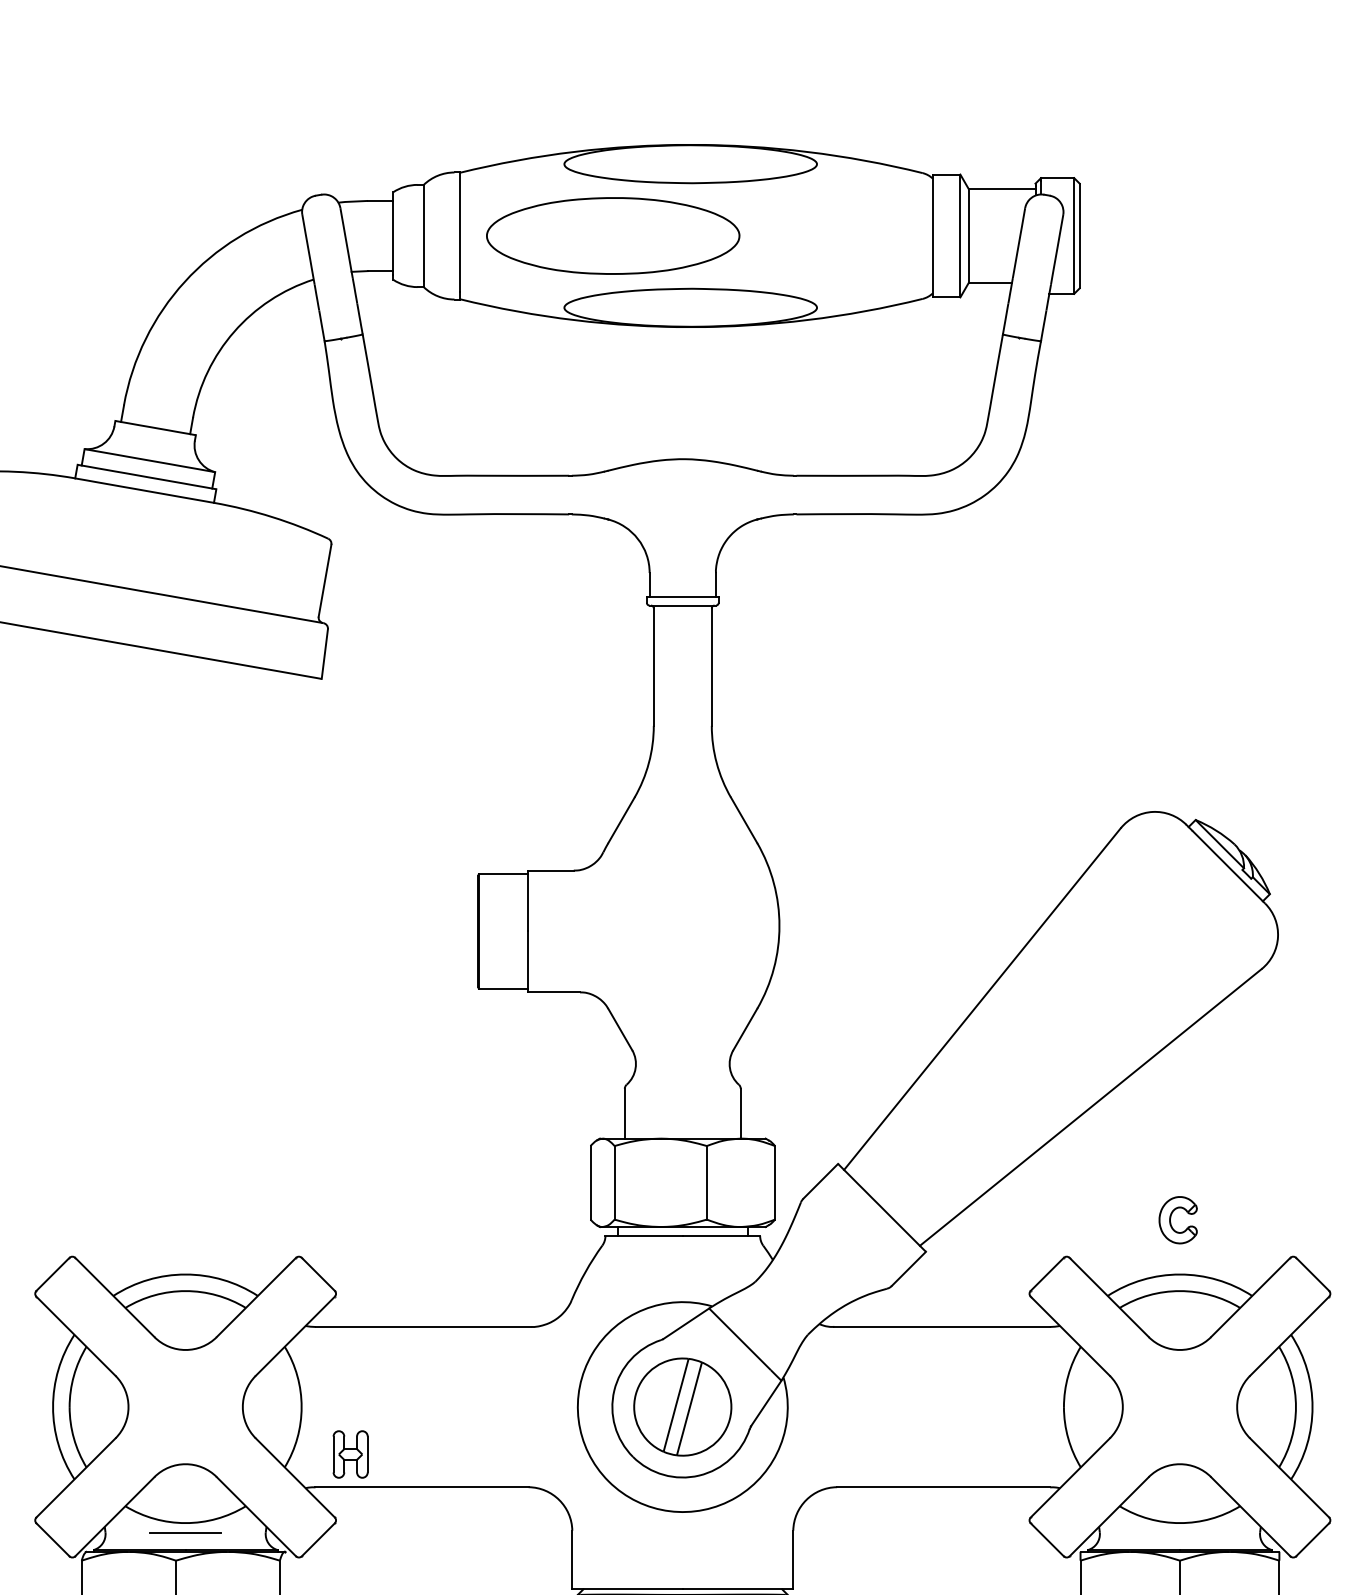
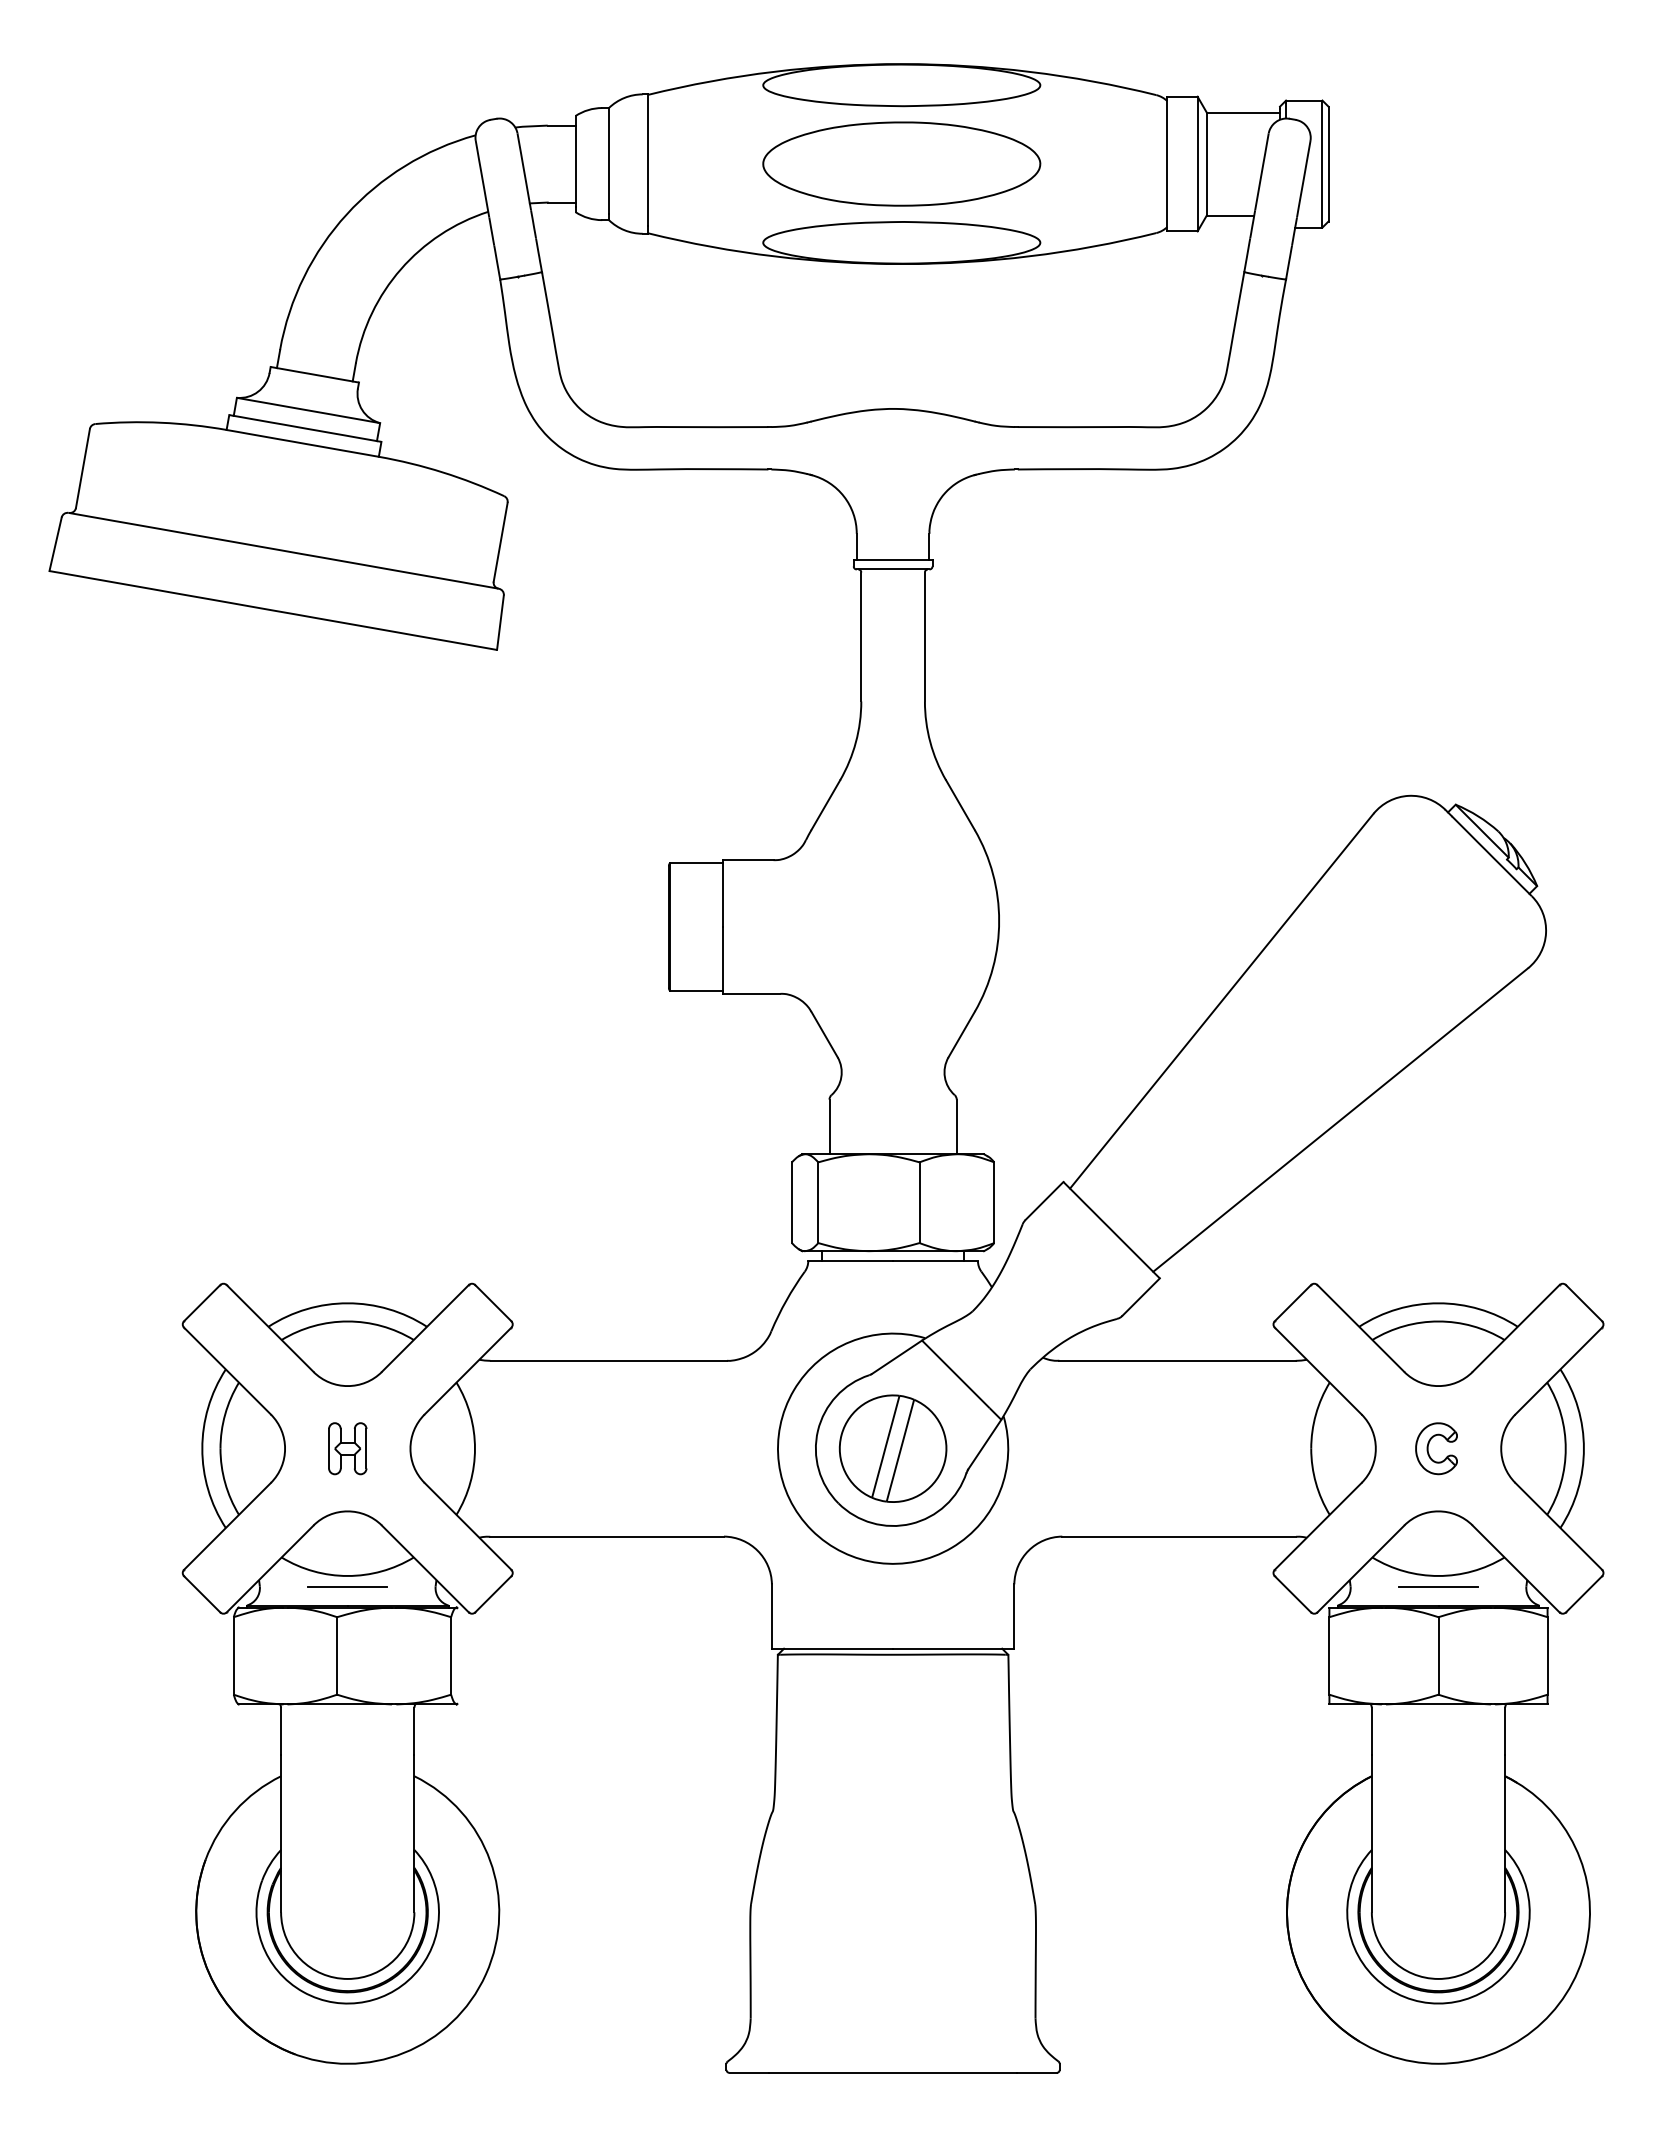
part: (612, 235) -> (901, 163), moved
part: (1170, 1220) -> (1428, 1448), moved
part: (350, 1454) -> (347, 1448), moved
line: (1179, 1532) -> (1438, 1586), added

